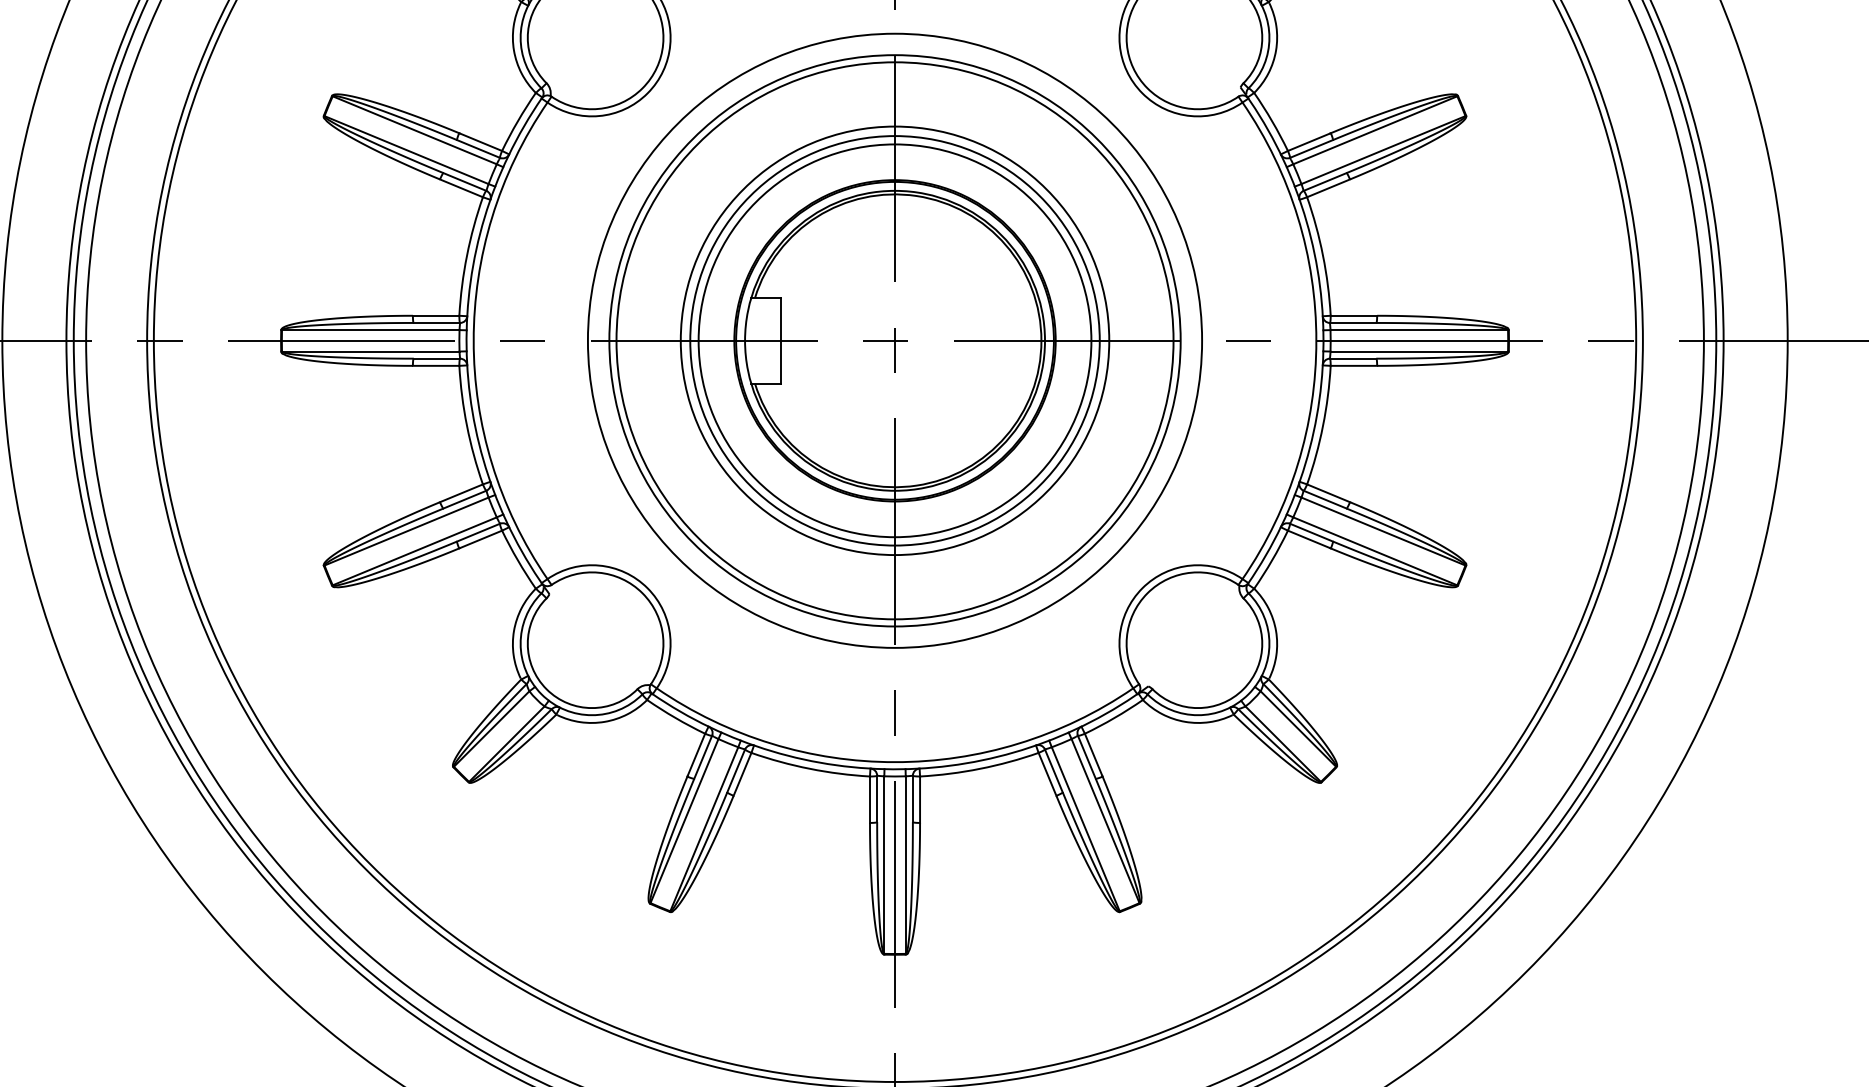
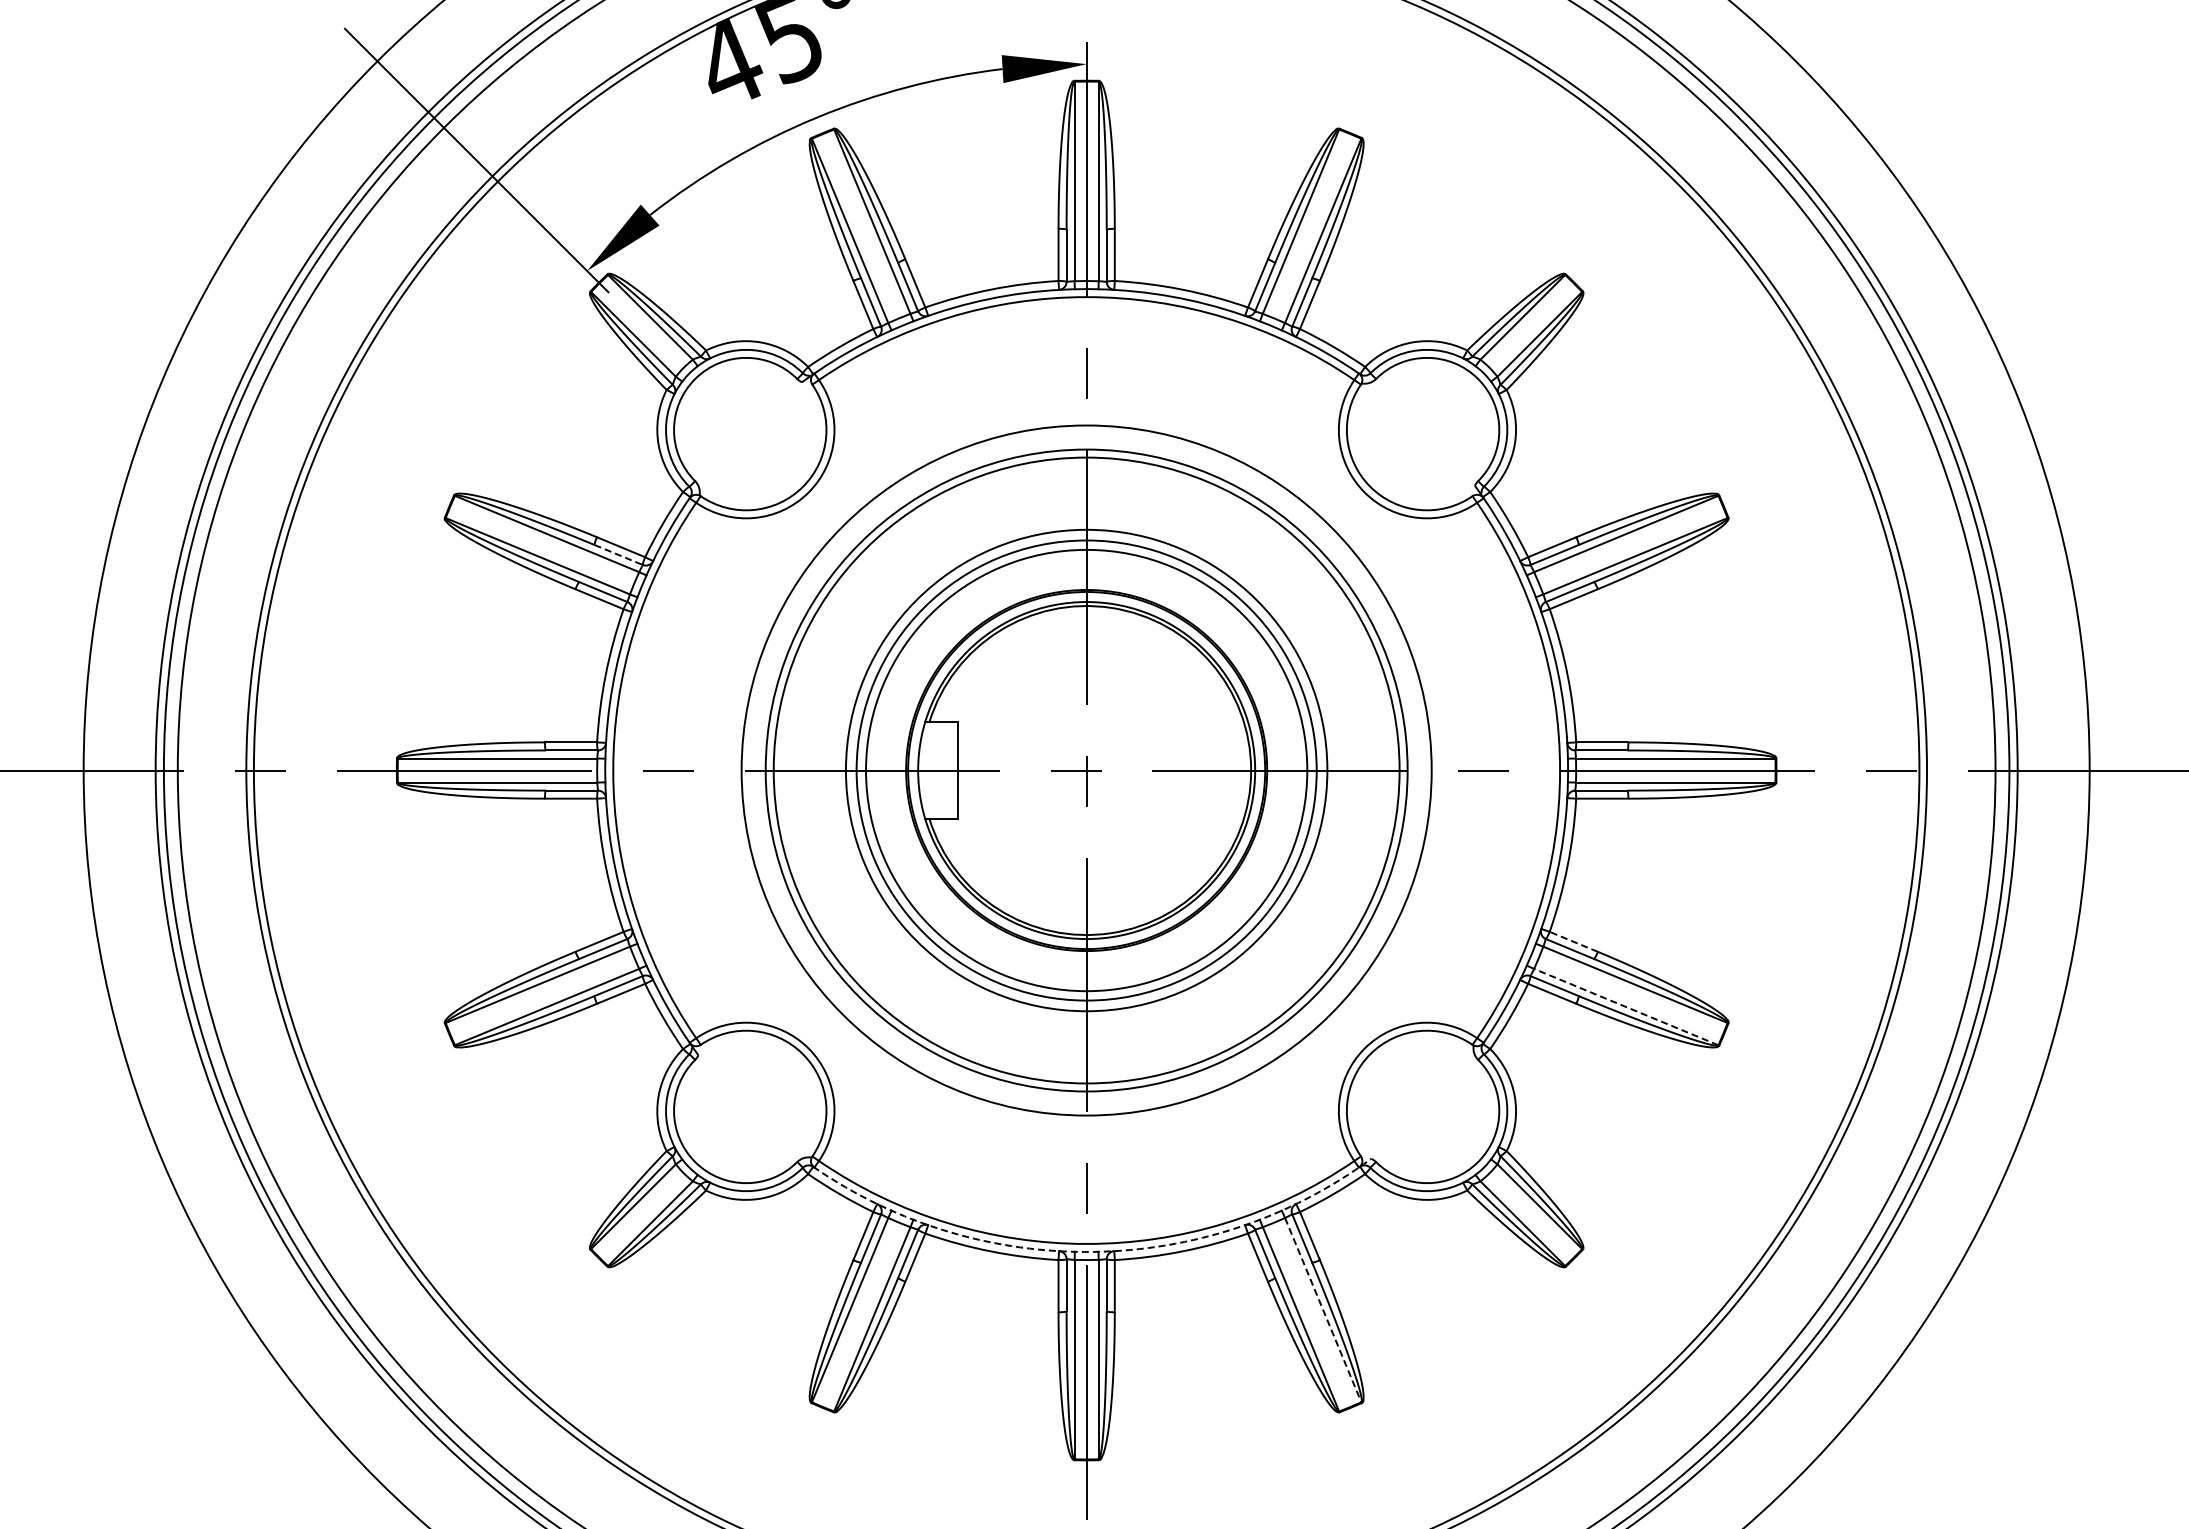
line: (479, 149) -> (619, 555), solid -> dashed
line: (1328, 492) -> (1573, 941), solid -> dashed
line: (1375, 551) -> (1626, 1007), solid -> dashed
arc: (901, 768) -> (1093, 1251), solid -> dashed
line: (1105, 821) -> (1323, 1310), solid -> dashed

